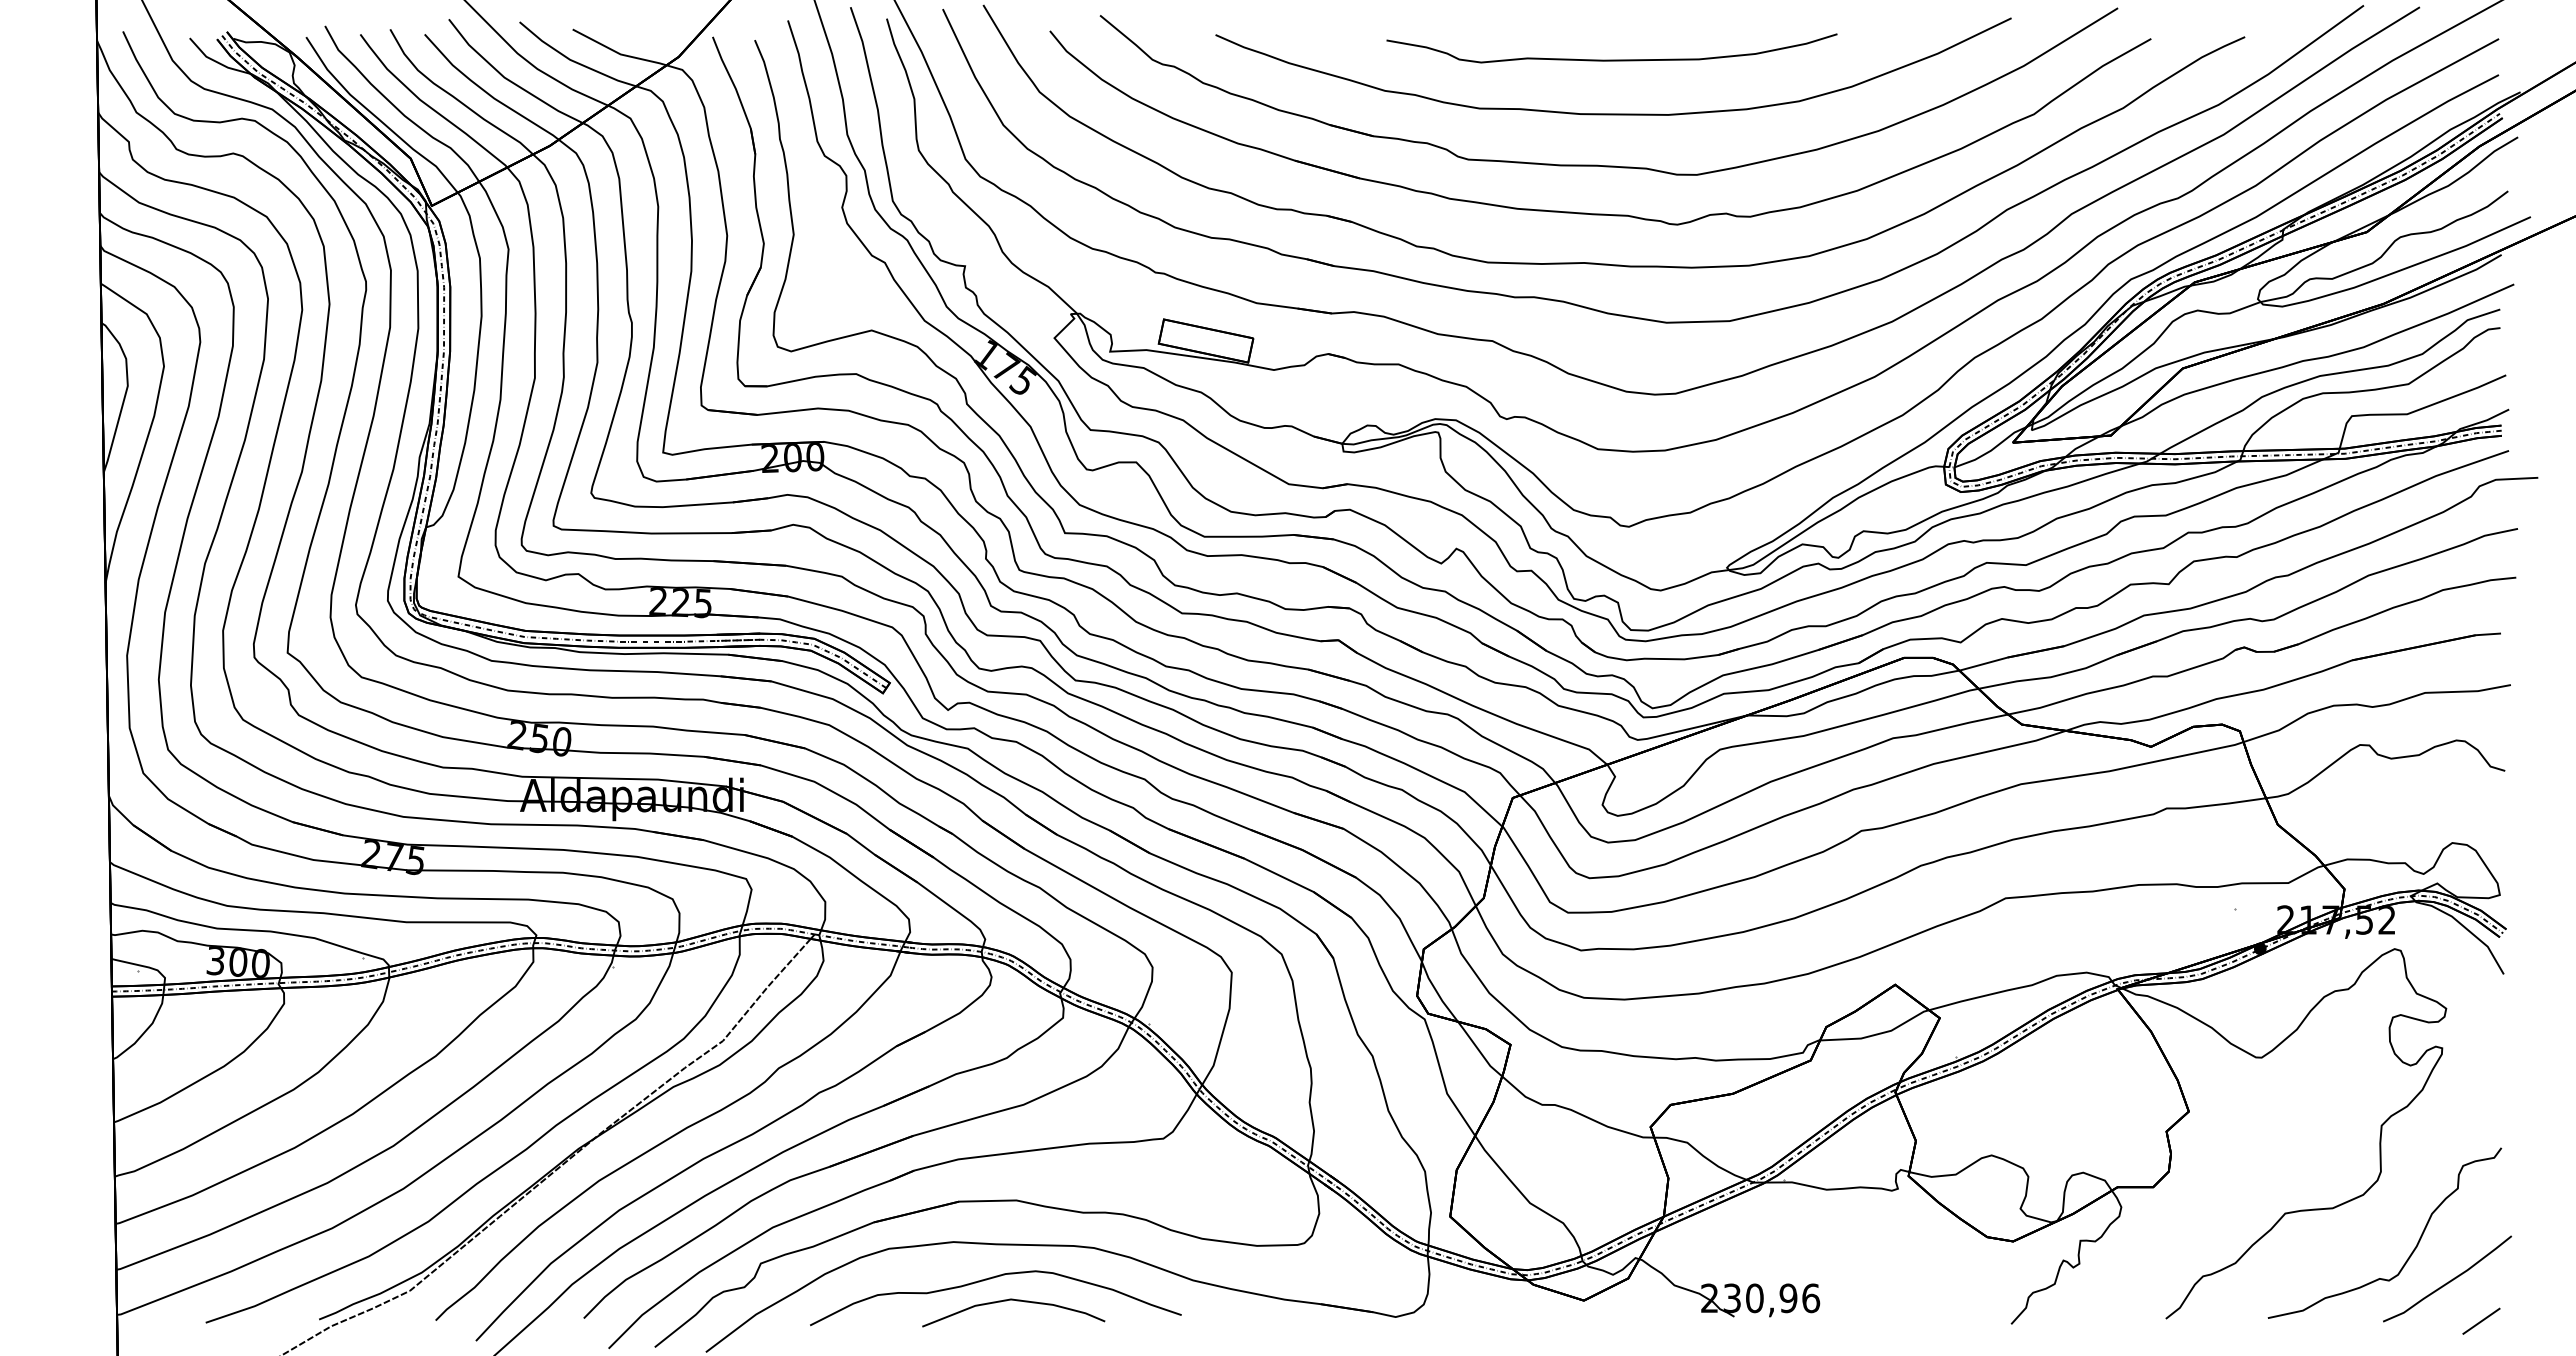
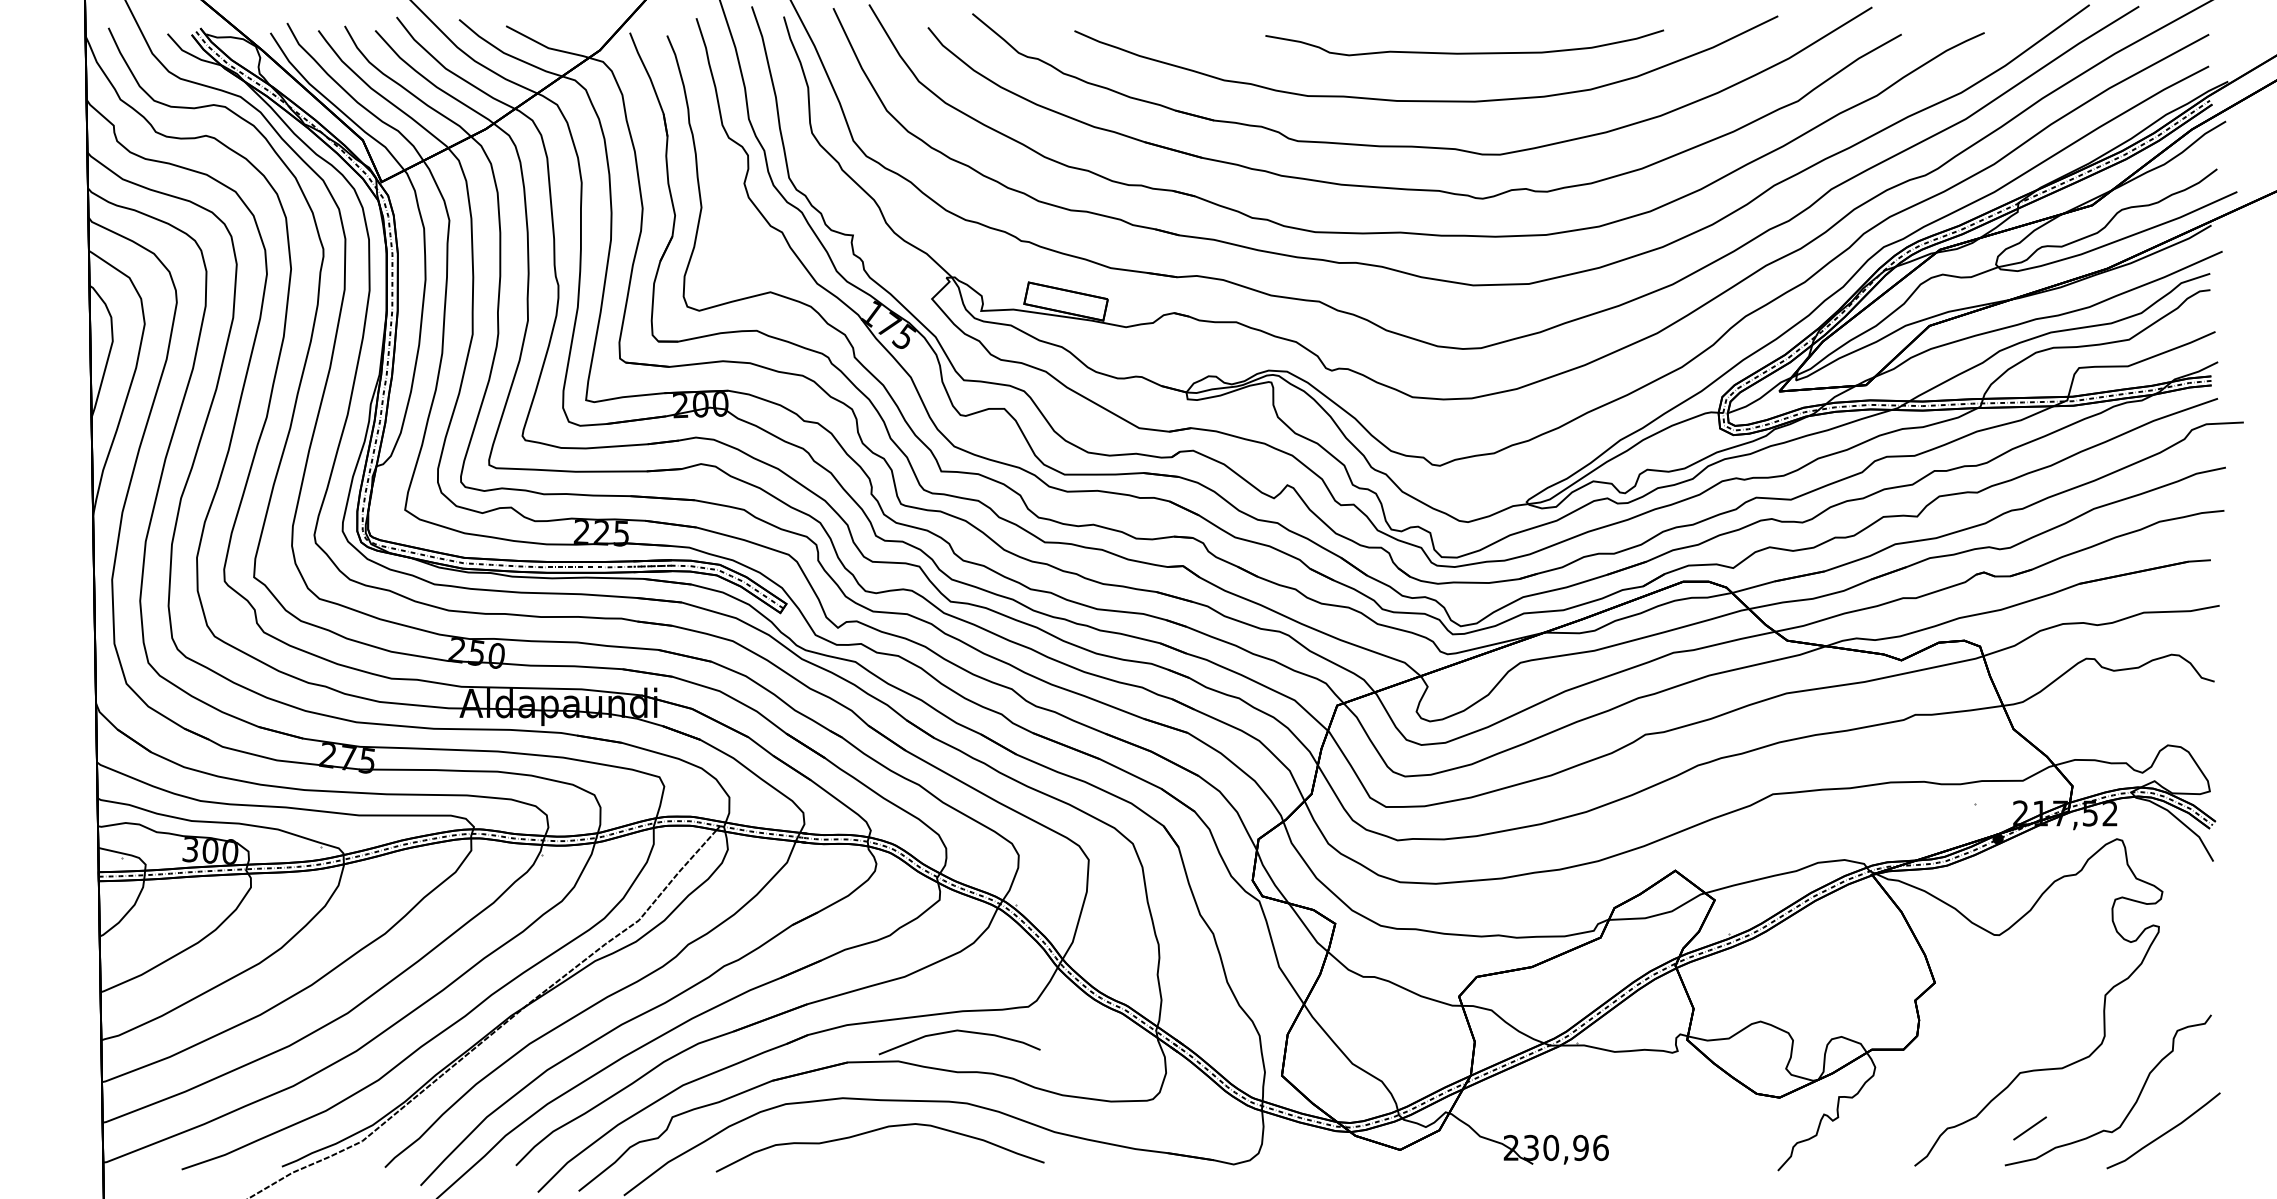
curve: (1611, 59) -> (1464, 52), moved
curve: (1016, 1301) -> (962, 1032), moved
line: (2481, 1320) -> (2030, 1127), moved

